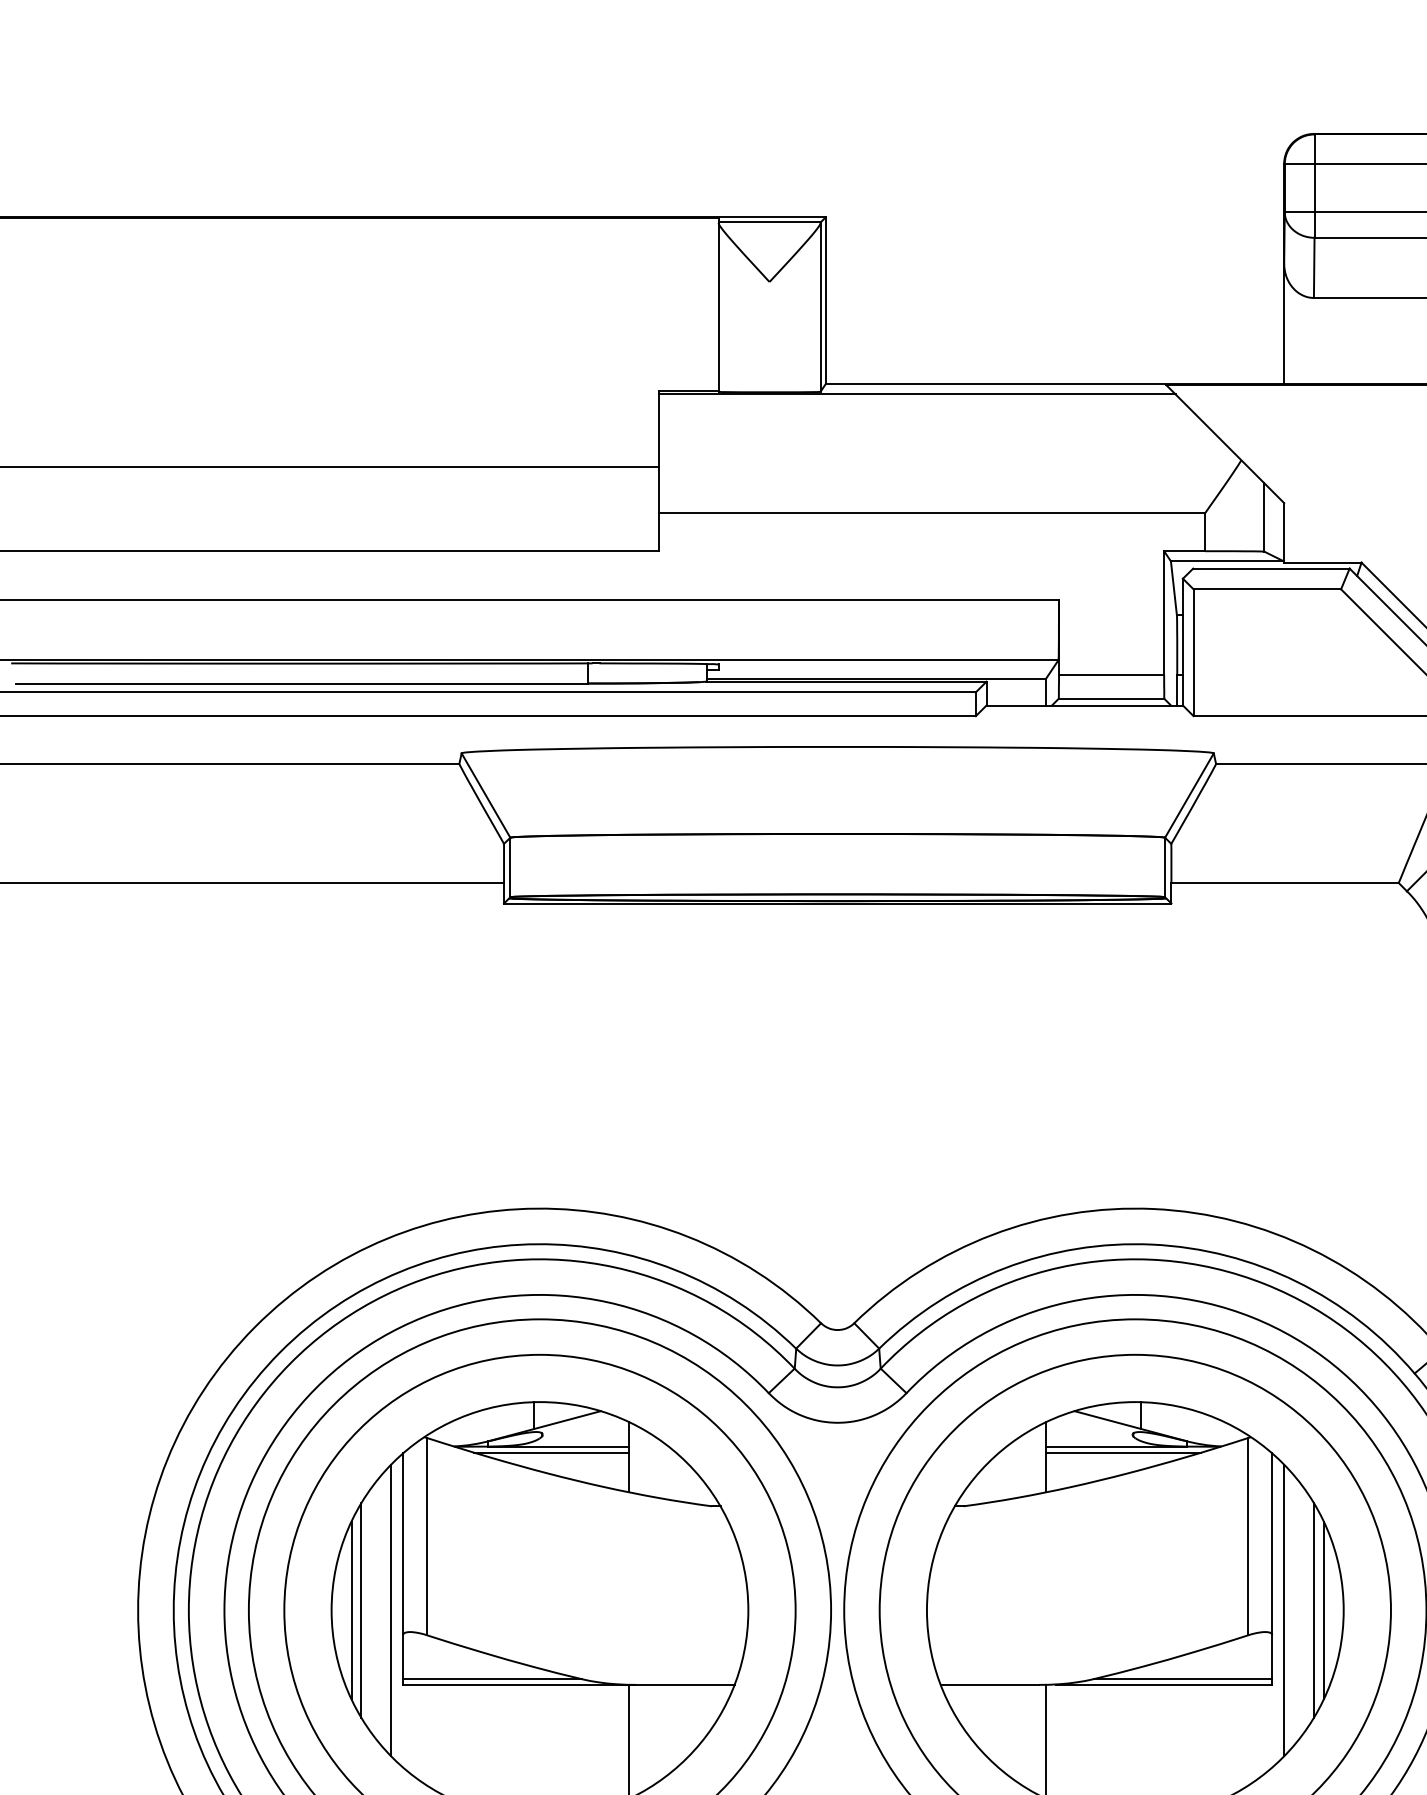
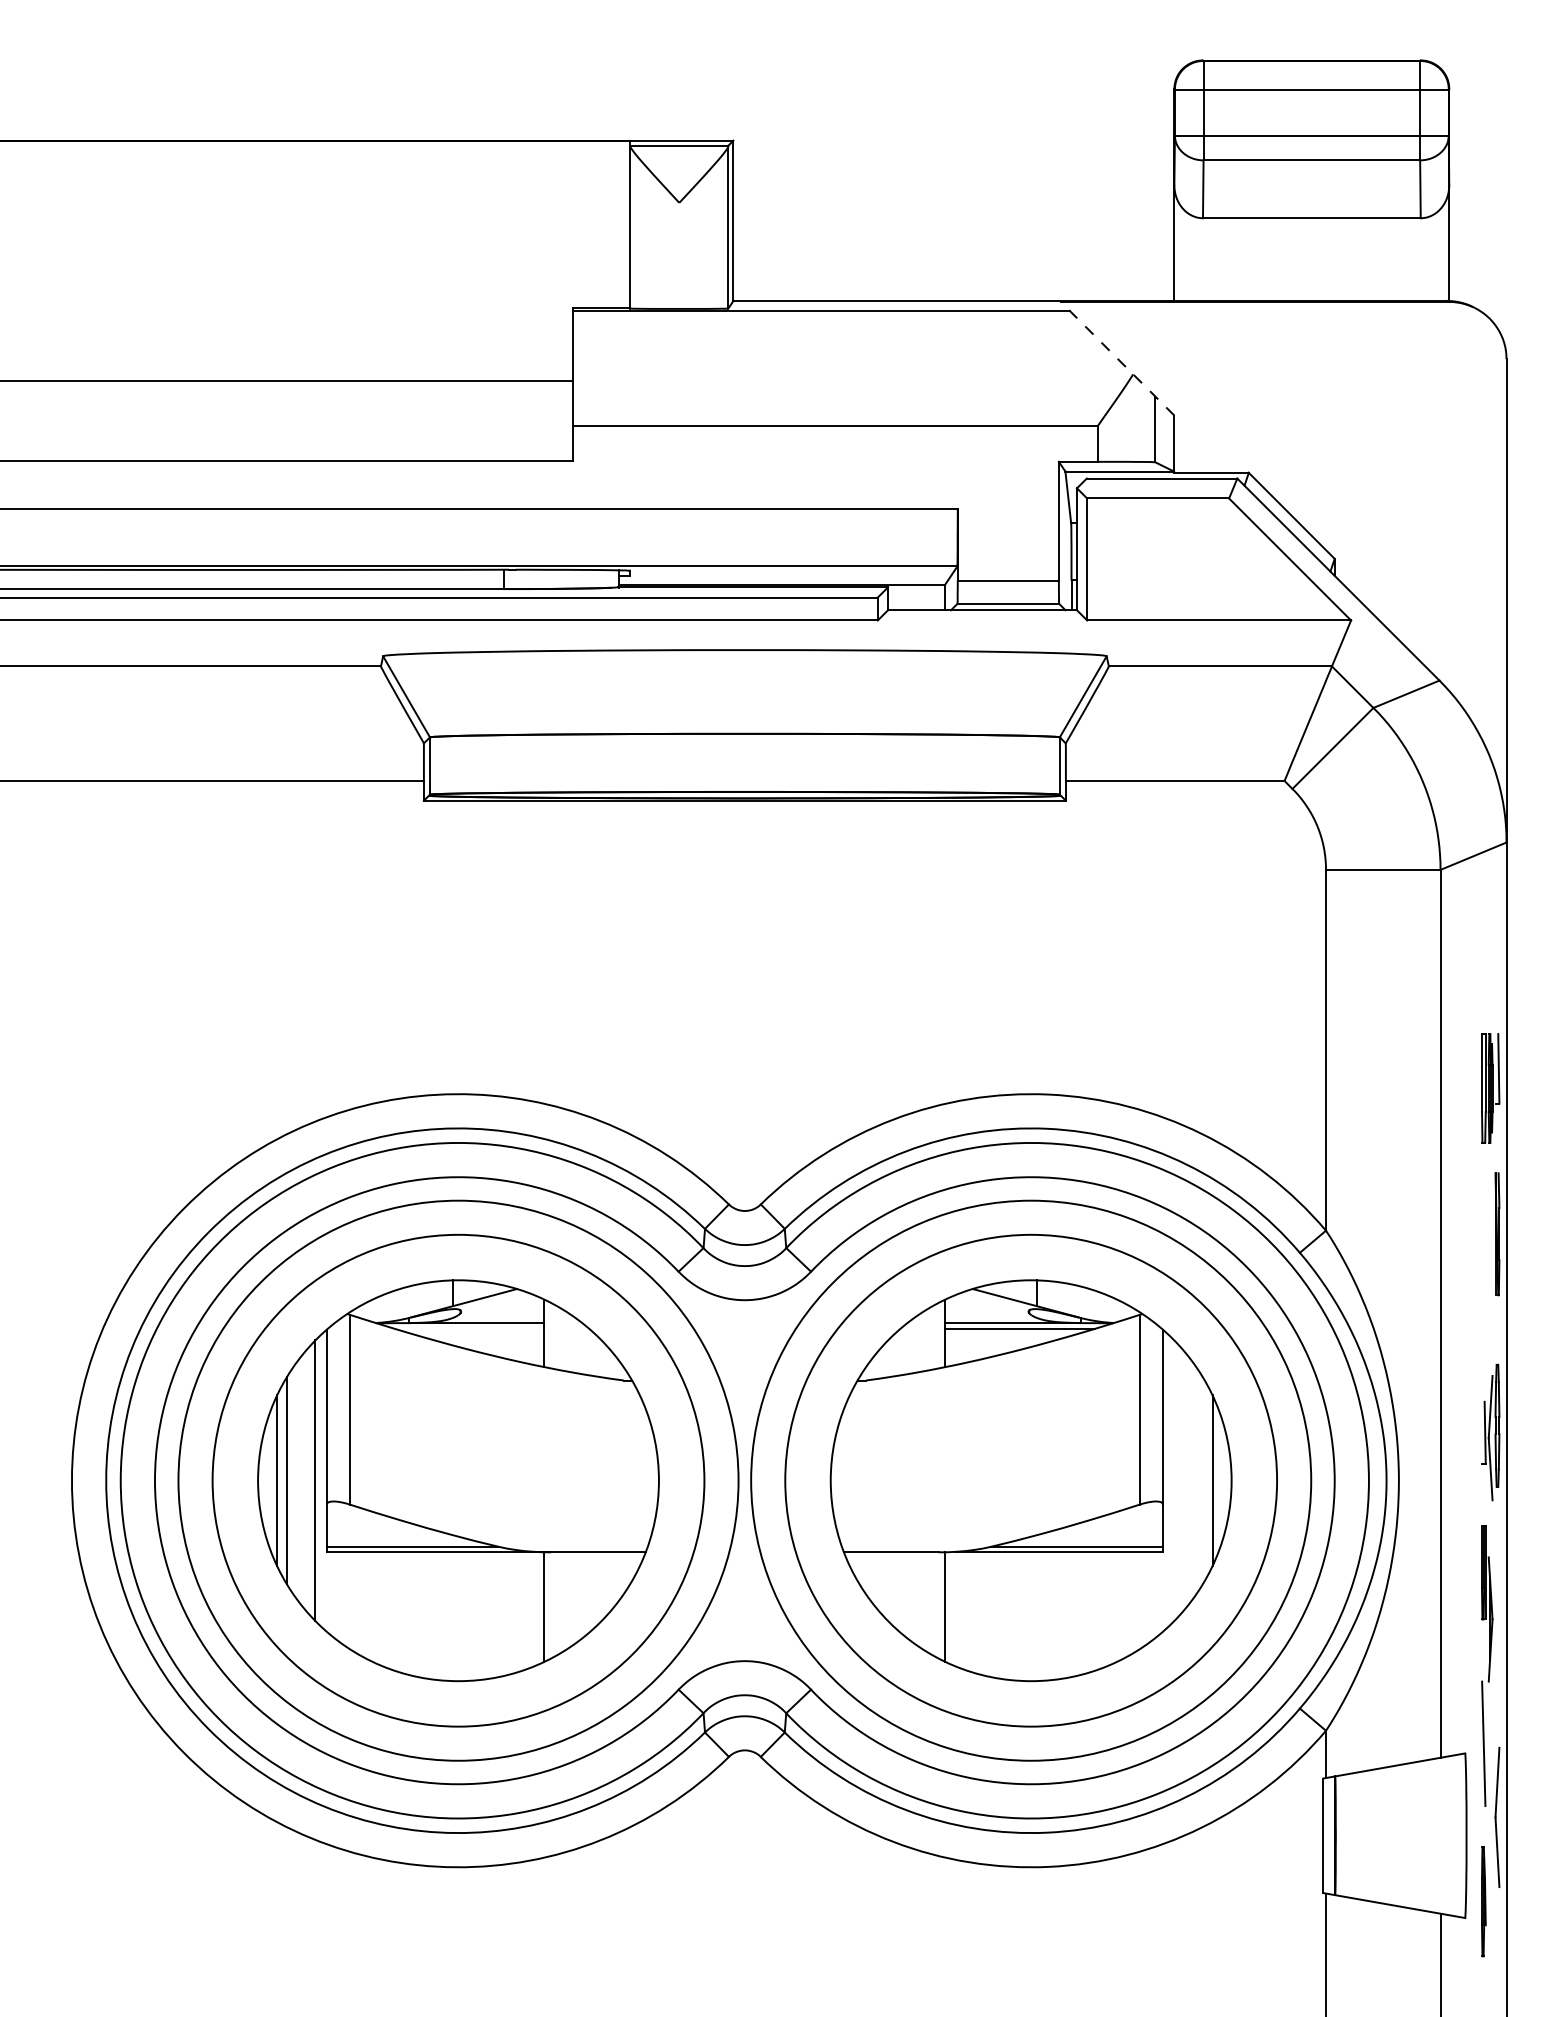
line: (1225, 443) -> (1117, 358), solid -> dashed
line: (551, 1452) -> (469, 1328), removed
line: (1284, 1610) -> (1174, 1480), removed
line: (1313, 1610) -> (1202, 1480), removed

